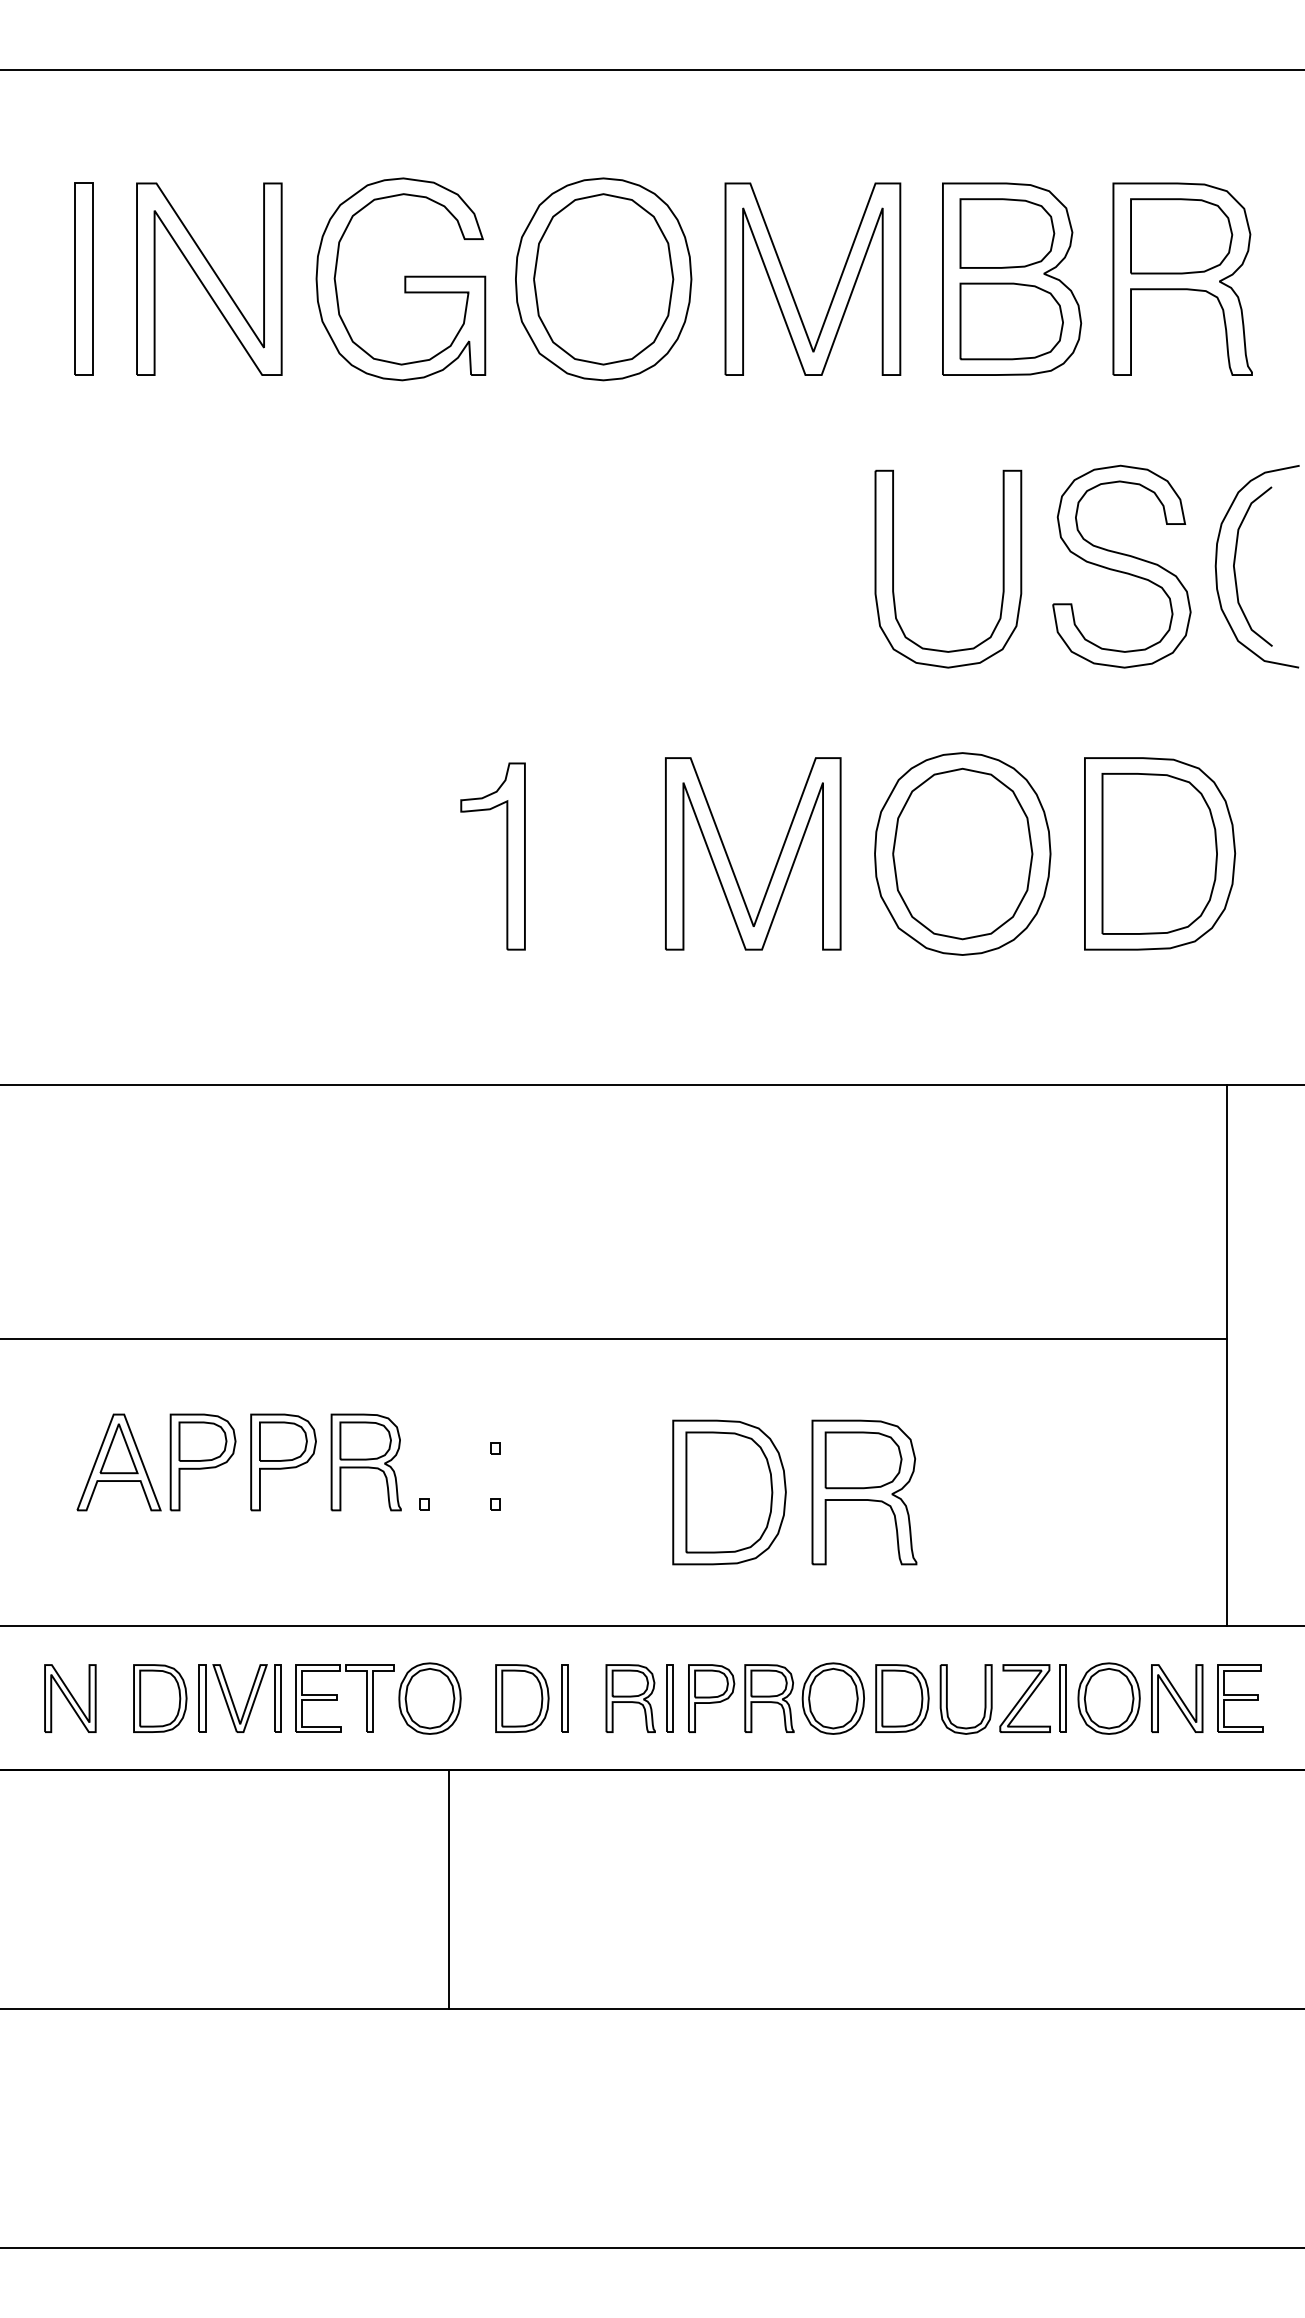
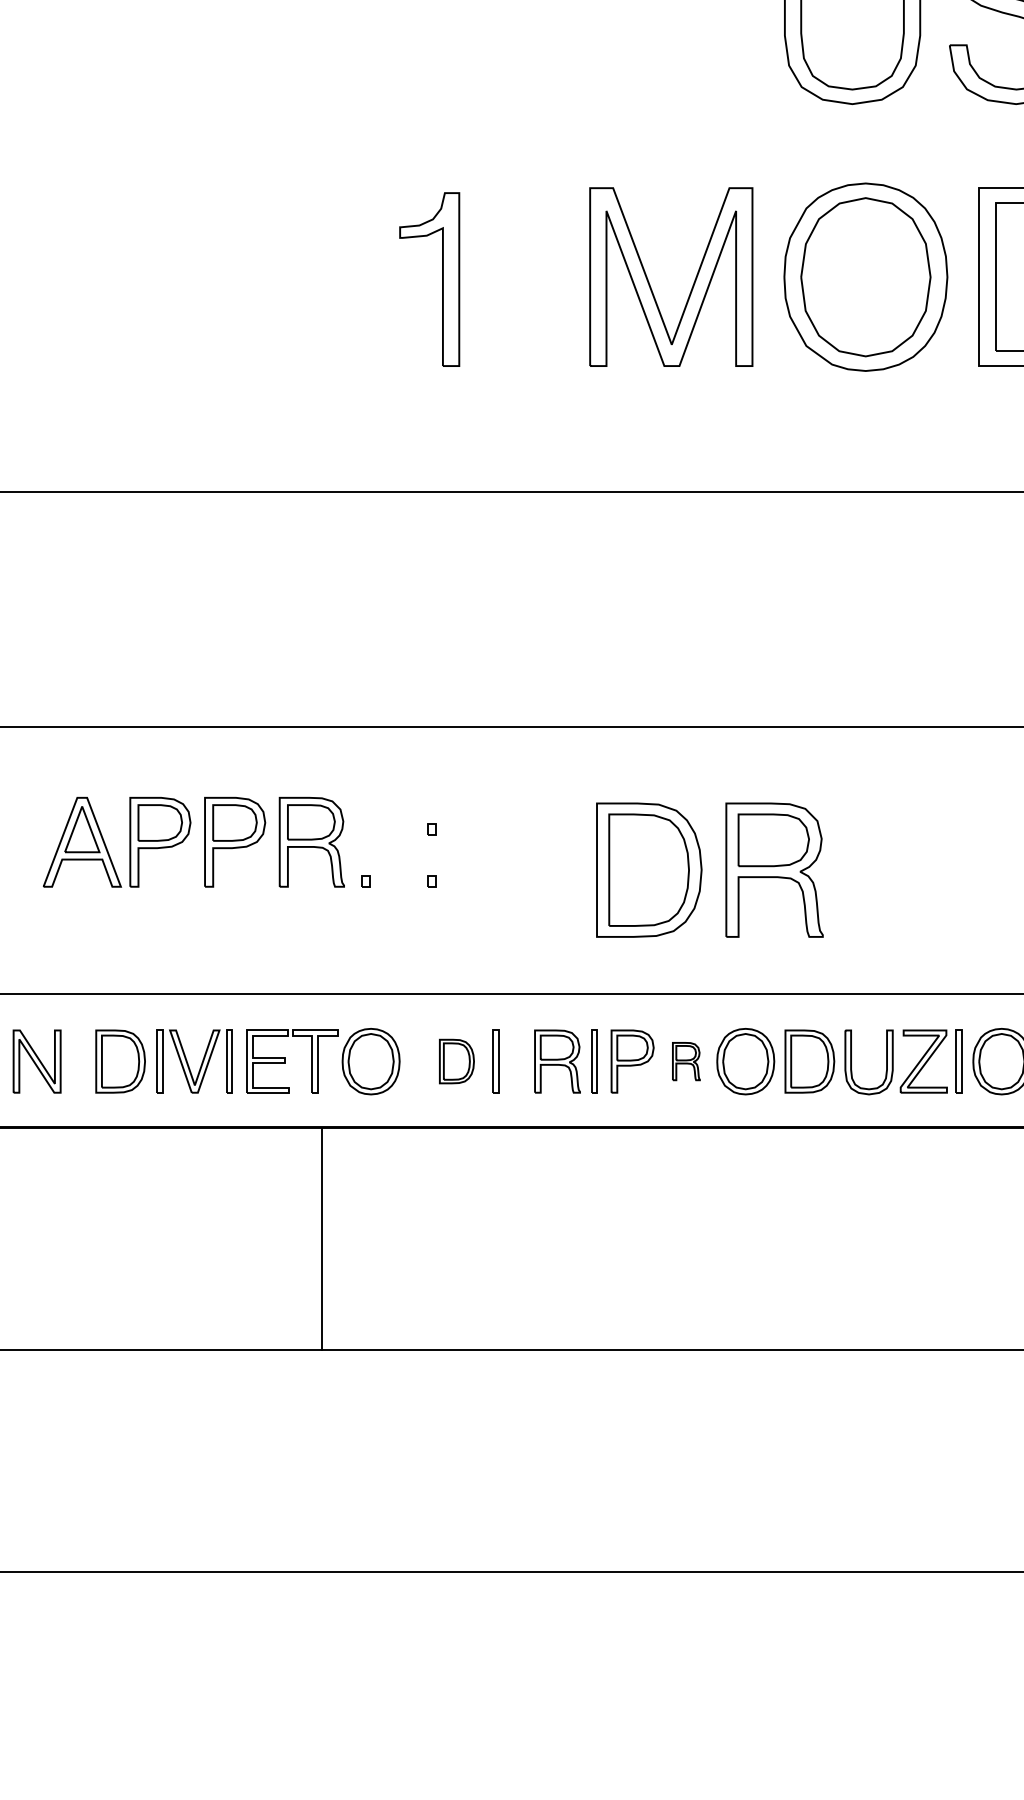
part: (522, 1698) -> (457, 1061), size x0.7
part: (769, 1698) -> (686, 1061), size x0.6
line: (449, 1889) -> (322, 1238), moved

